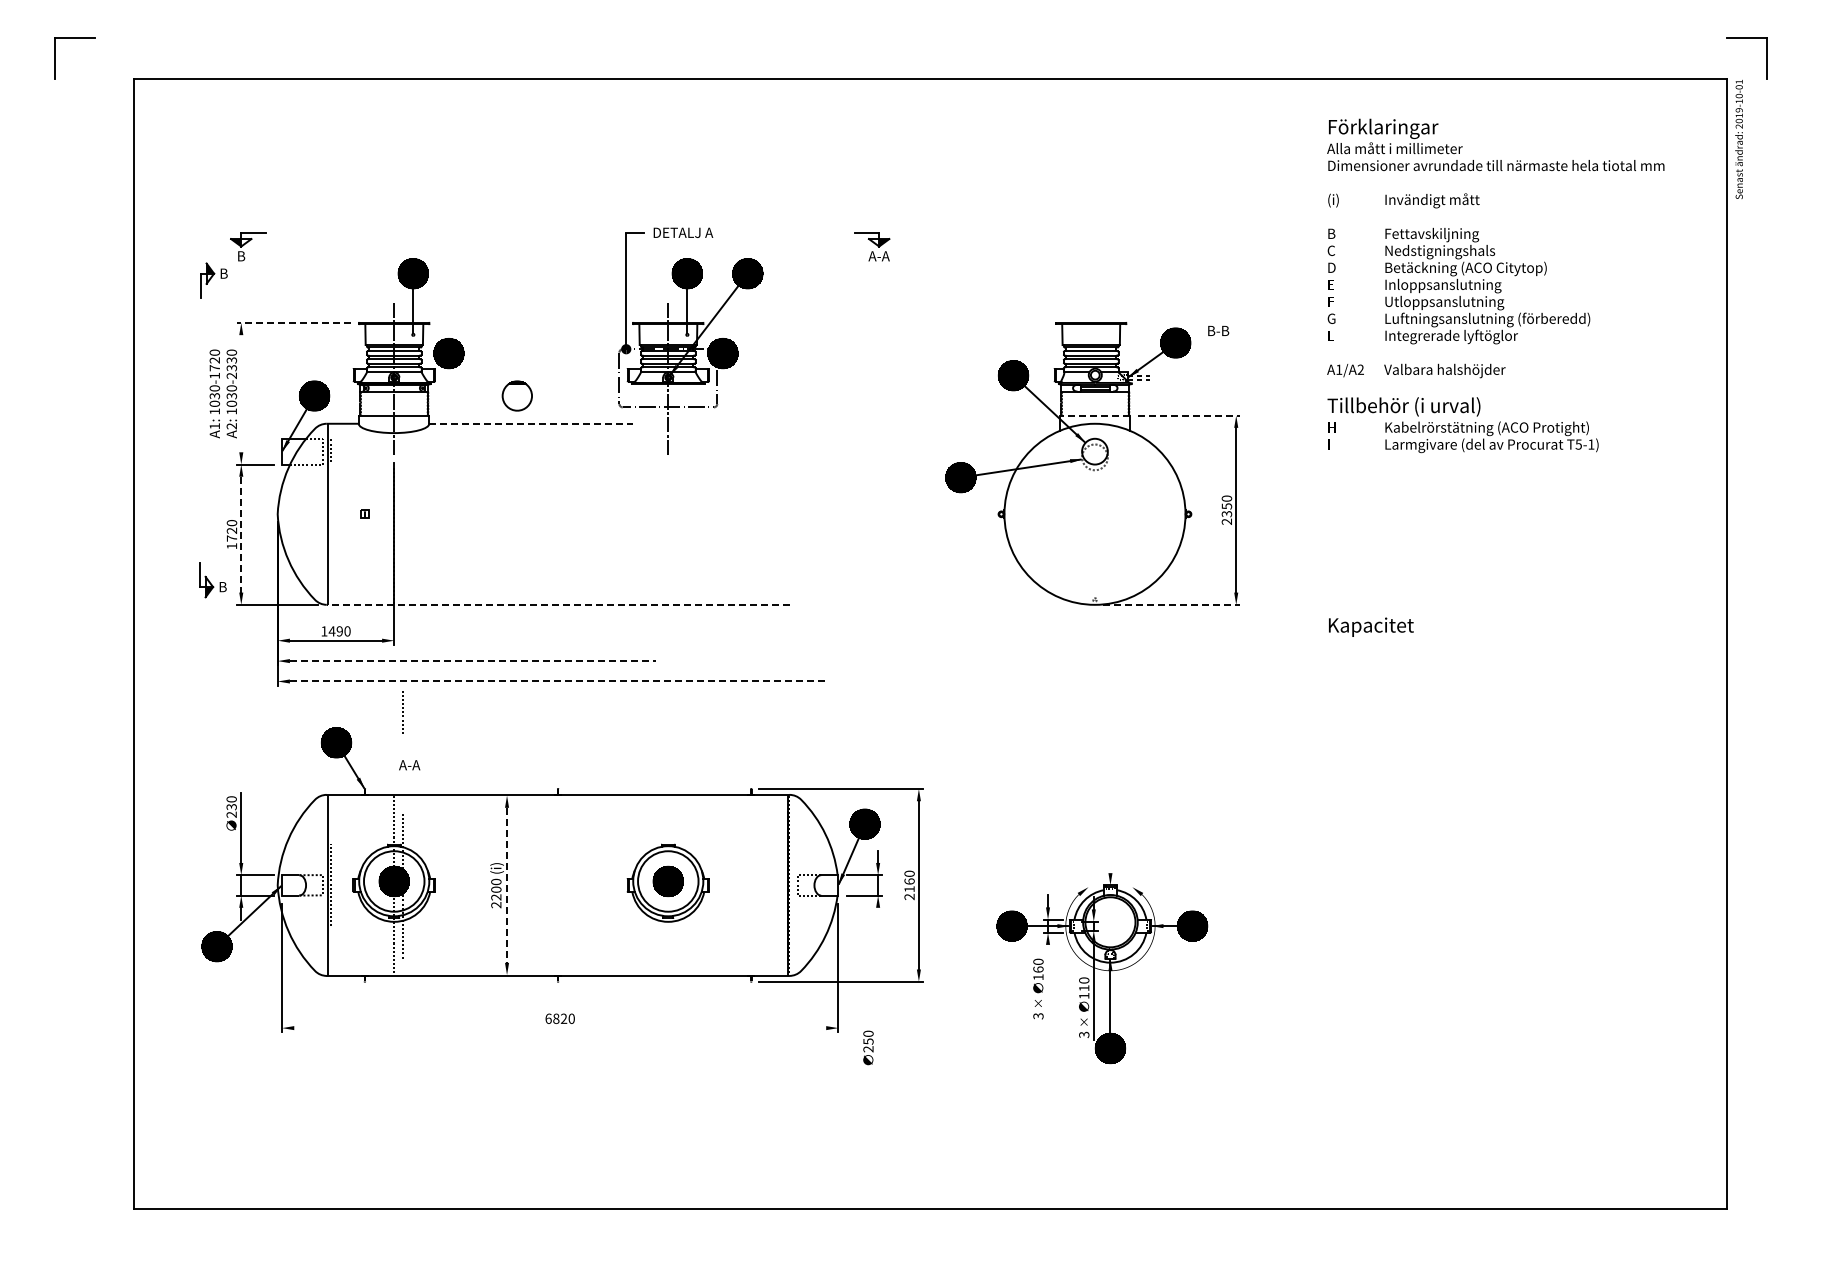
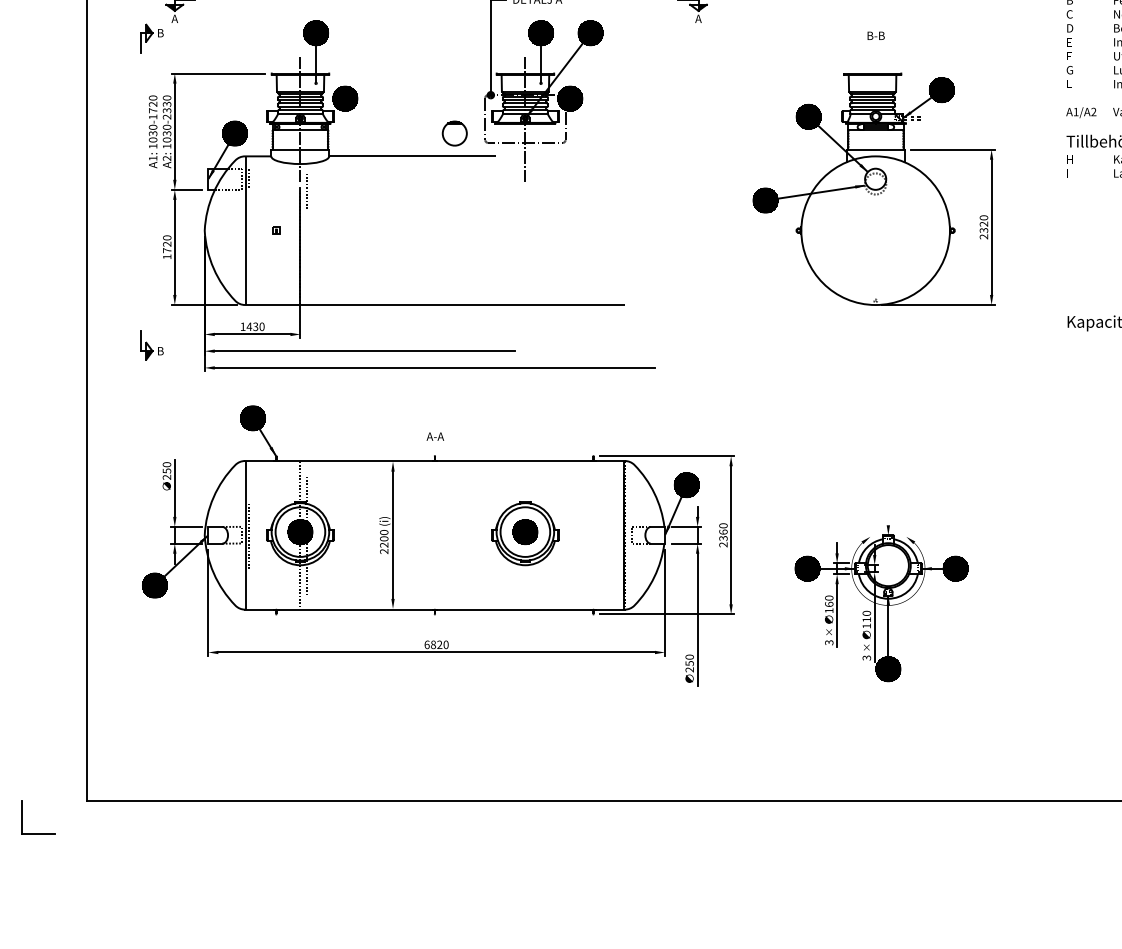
text: (241, 256) -> (175, 19), B -> A
text: (878, 256) -> (697, 19), A-A -> A
line: (294, 322) -> (218, 73), dashed -> solid
text: (1218, 330) -> (876, 35), moved
line: (241, 393) -> (175, 131), added
part: (516, 395) -> (454, 133), moved
line: (1094, 415) -> (875, 149), dashed -> solid
line: (1189, 415) -> (953, 149), dashed -> solid
line: (531, 423) -> (413, 156), dashed -> solid
text: (1226, 506) -> (983, 224), 2350 -> 2320
line: (241, 534) -> (175, 247), dashed -> solid
part: (212, 580) -> (152, 345), moved
line: (557, 604) -> (434, 304), dashed -> solid
line: (1171, 604) -> (938, 304), dashed -> solid
text: (339, 631) -> (255, 326), 1490 -> 1430
line: (473, 661) -> (365, 351), dashed -> solid
line: (558, 681) -> (435, 367), dashed -> solid
line: (402, 712) -> (307, 191), moved
text: (409, 765) -> (435, 436), moved
text: (231, 806) -> (166, 470), 230 -> 250
line: (507, 885) -> (393, 535), dashed -> solid
text: (909, 889) -> (723, 538), 2160 -> 2360
line: (1048, 982) -> (837, 615), added
line: (878, 988) -> (697, 619), added
line: (560, 1028) -> (436, 652), added
part: (55, 1229) -> (22, 817), added

